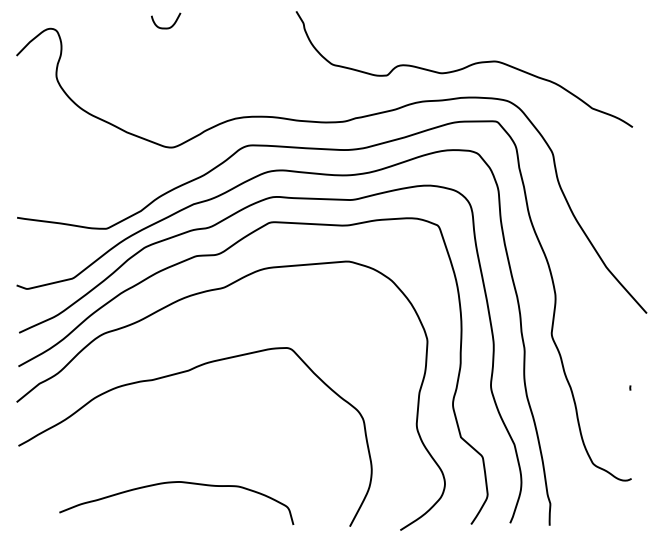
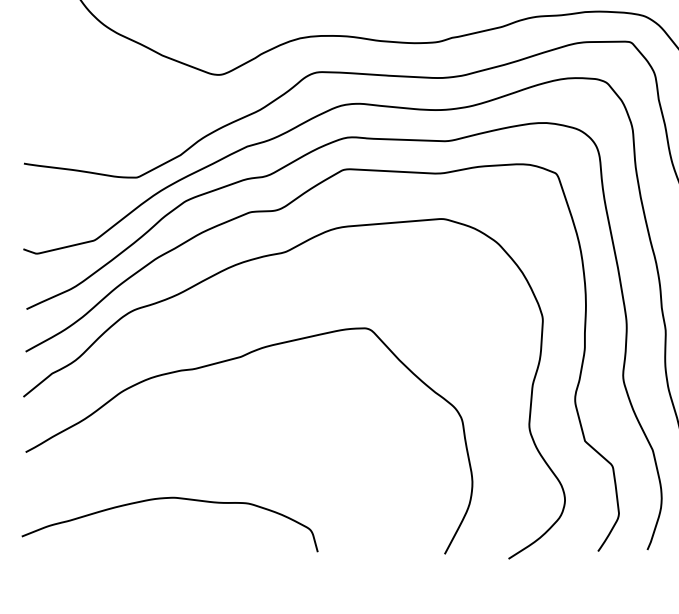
curve: (174, 483) -> (167, 499), moved

